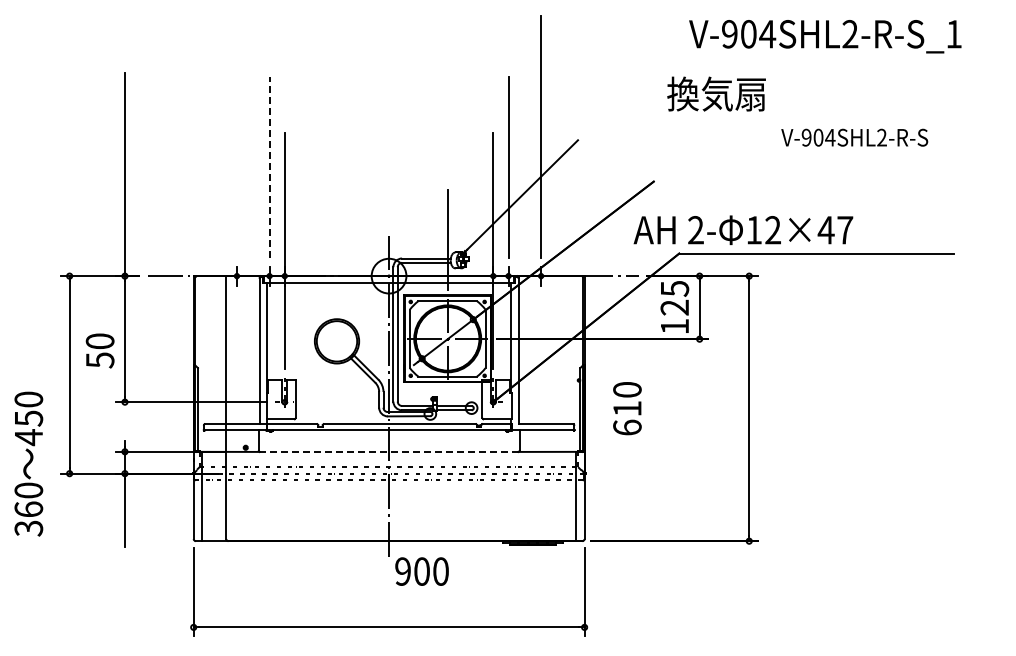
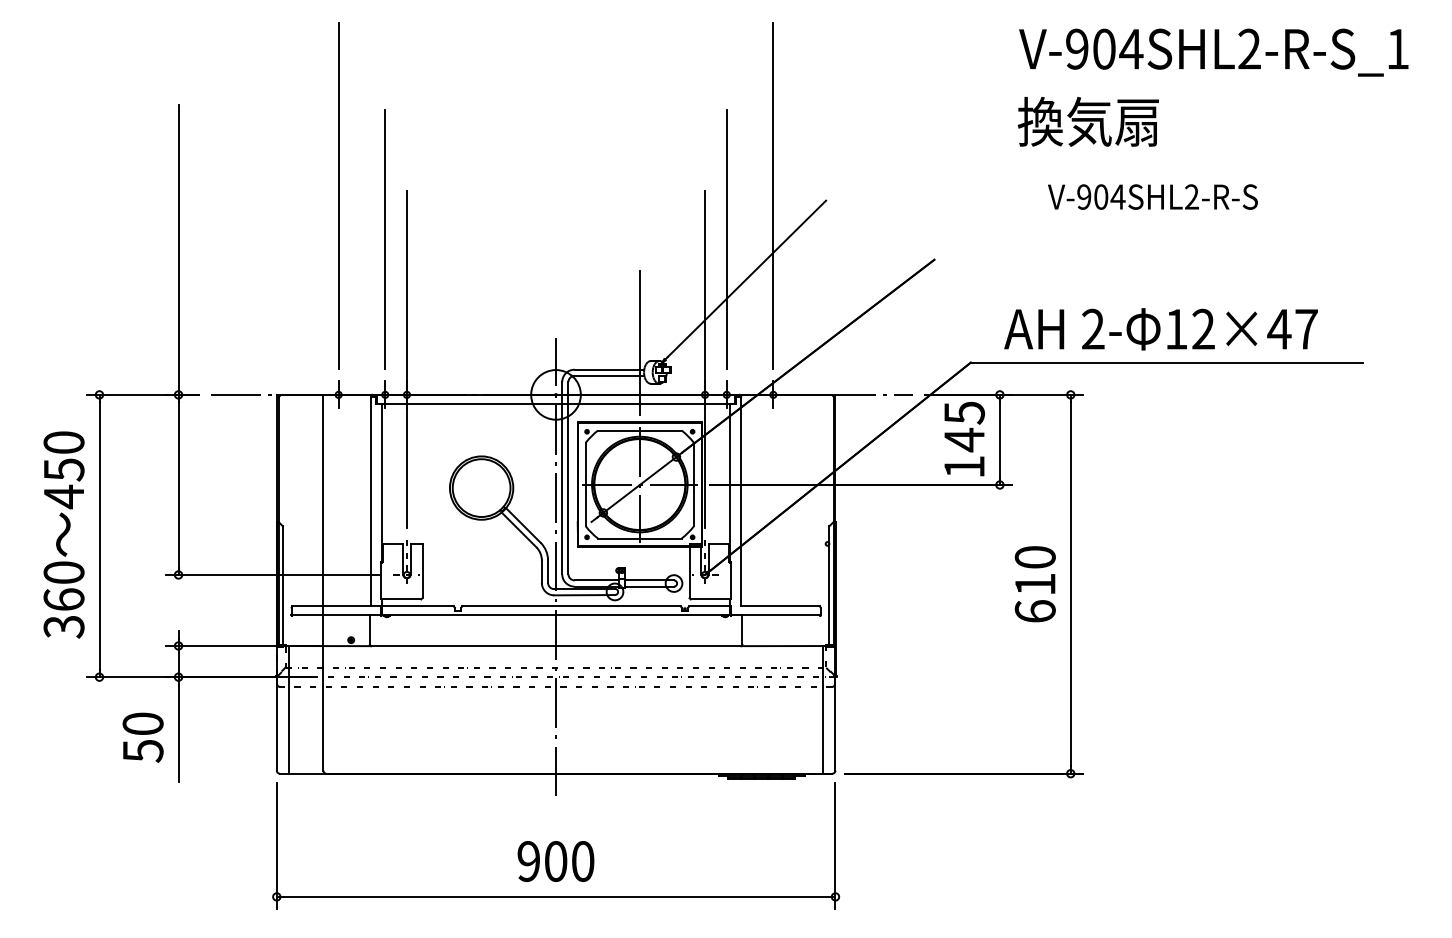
text: (825, 36) -> (1214, 52), moved
text: (716, 93) -> (1088, 120), moved
line: (236, 136) -> (337, 195), added
text: (854, 137) -> (1152, 196), moved
line: (269, 167) -> (385, 239), dashed -> solid
text: (743, 229) -> (1161, 328), moved
text: (674, 307) -> (963, 439), 125 -> 145
text: (99, 350) -> (142, 736), moved
text: (627, 408) -> (1035, 584), moved
line: (388, 451) -> (555, 645), dashed -> solid
text: (28, 463) -> (63, 534), moved
text: (421, 571) -> (555, 861), moved

